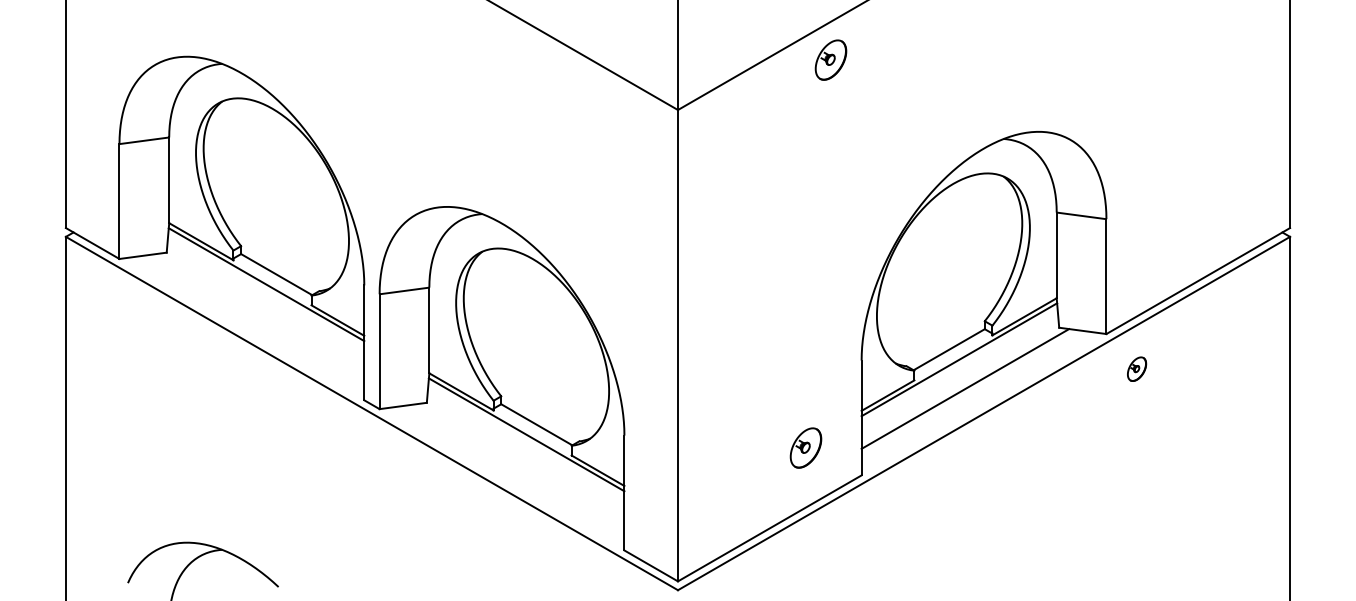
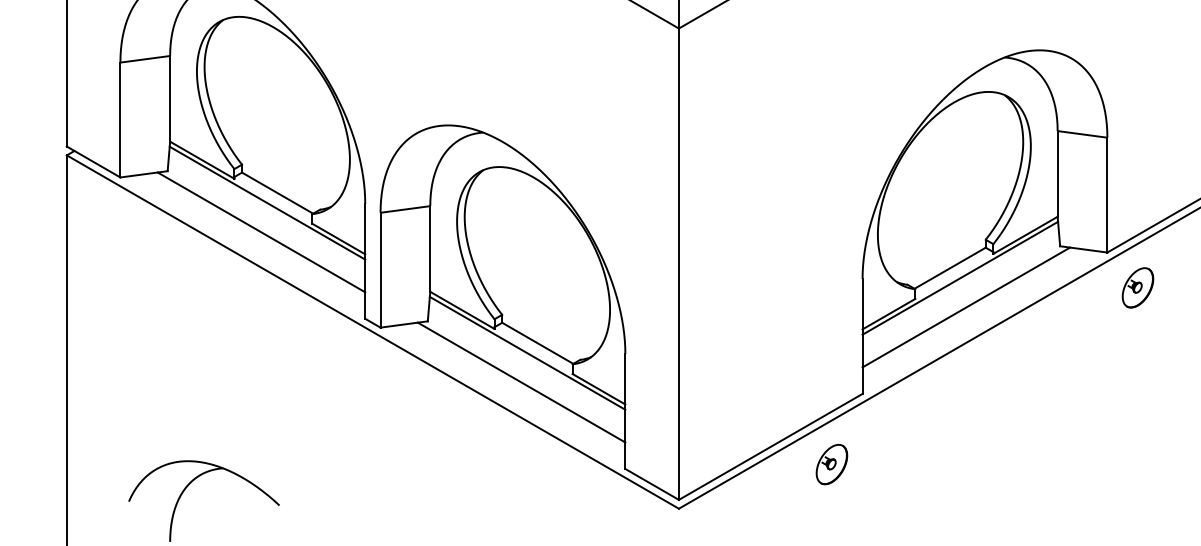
line: (260, 313) -> (261, 232), added
part: (1136, 368) -> (1137, 287), size x1.67
part: (805, 447) -> (831, 464), moved
line: (520, 463) -> (521, 382), added

